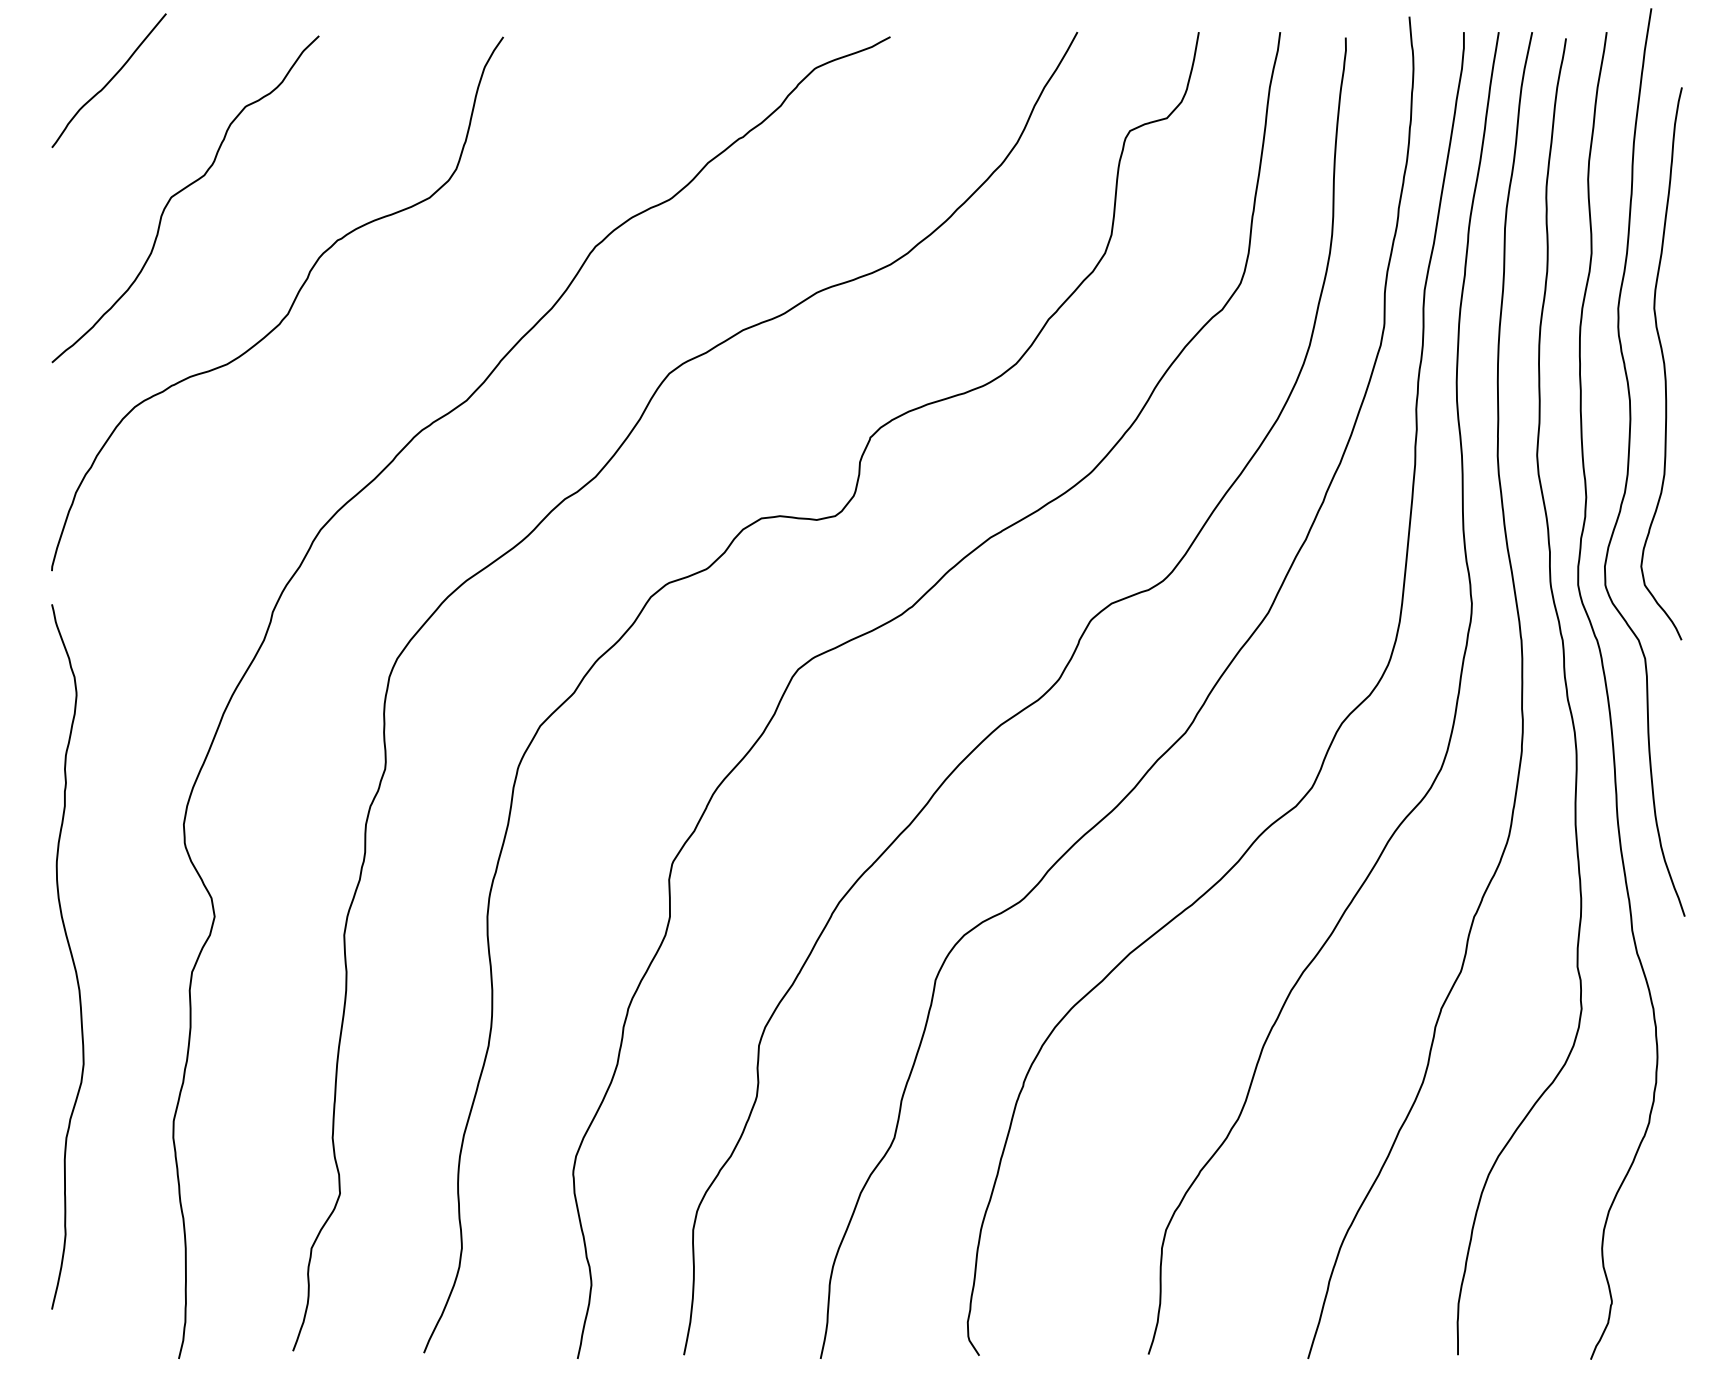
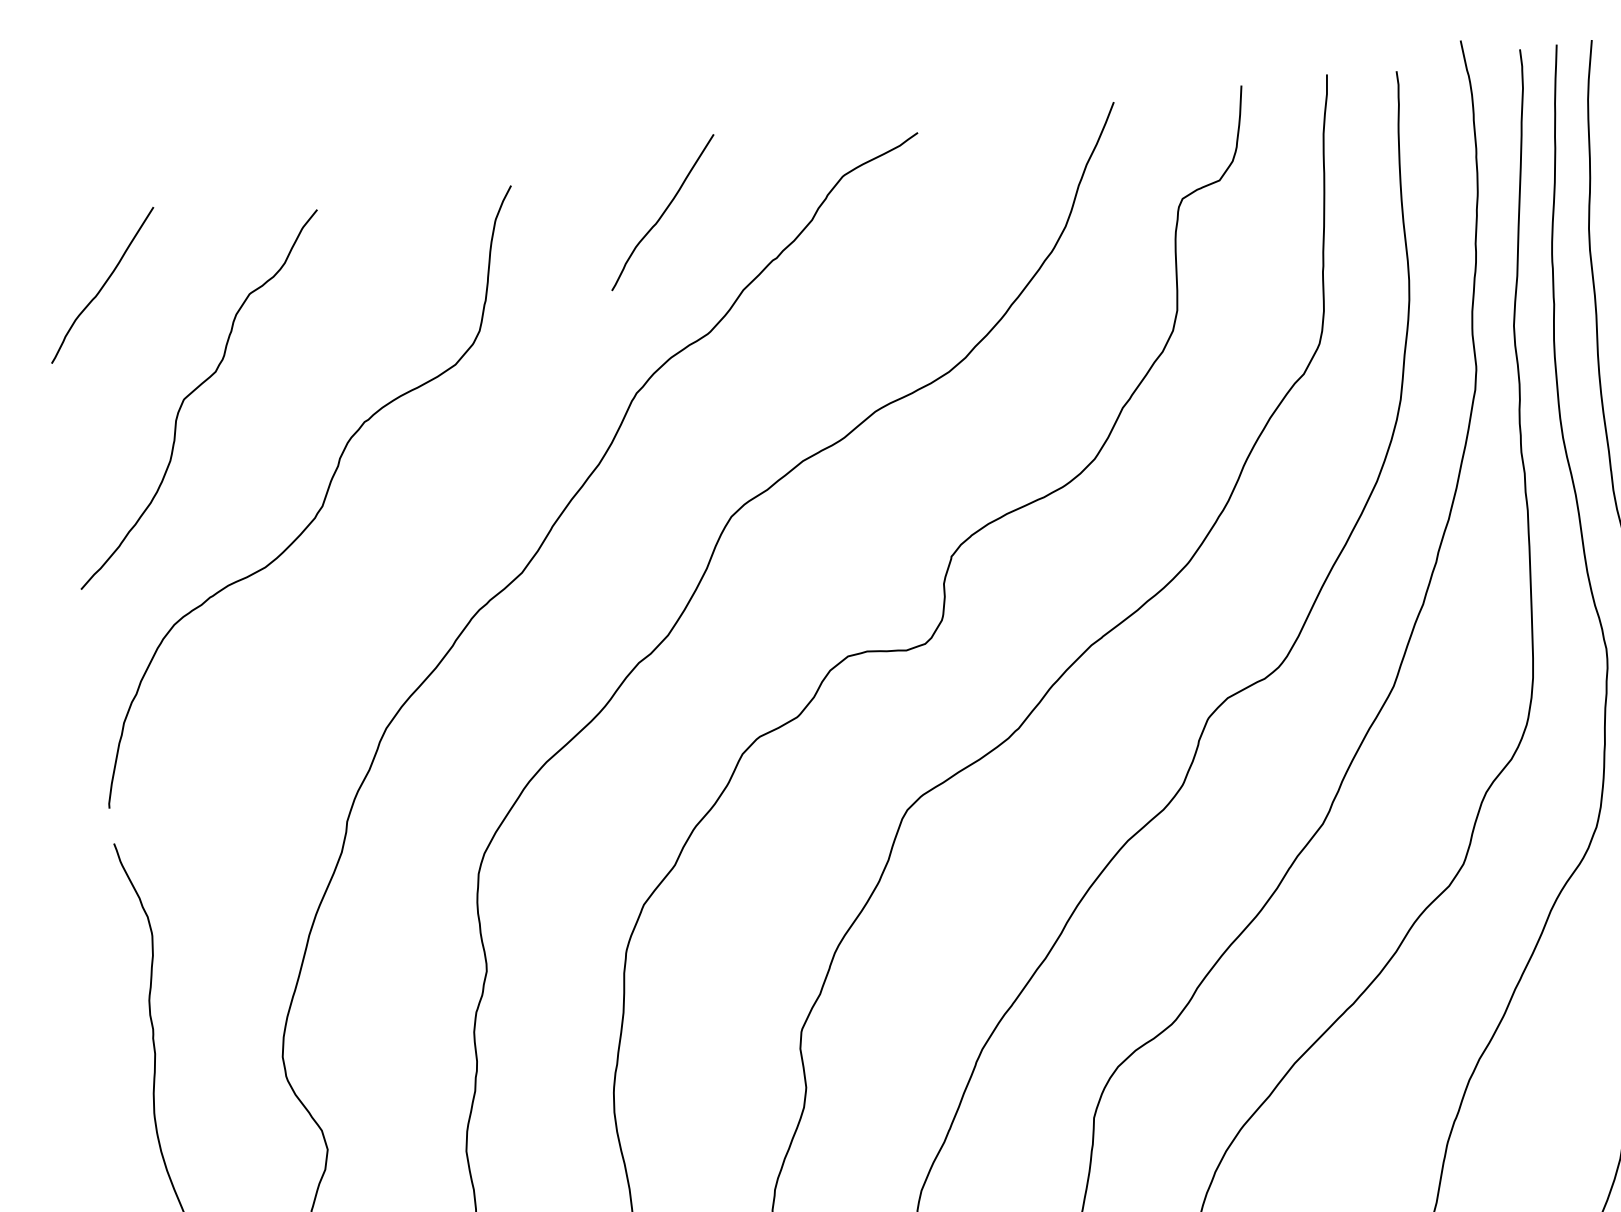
curve: (642, 80) -> (663, 212), added

